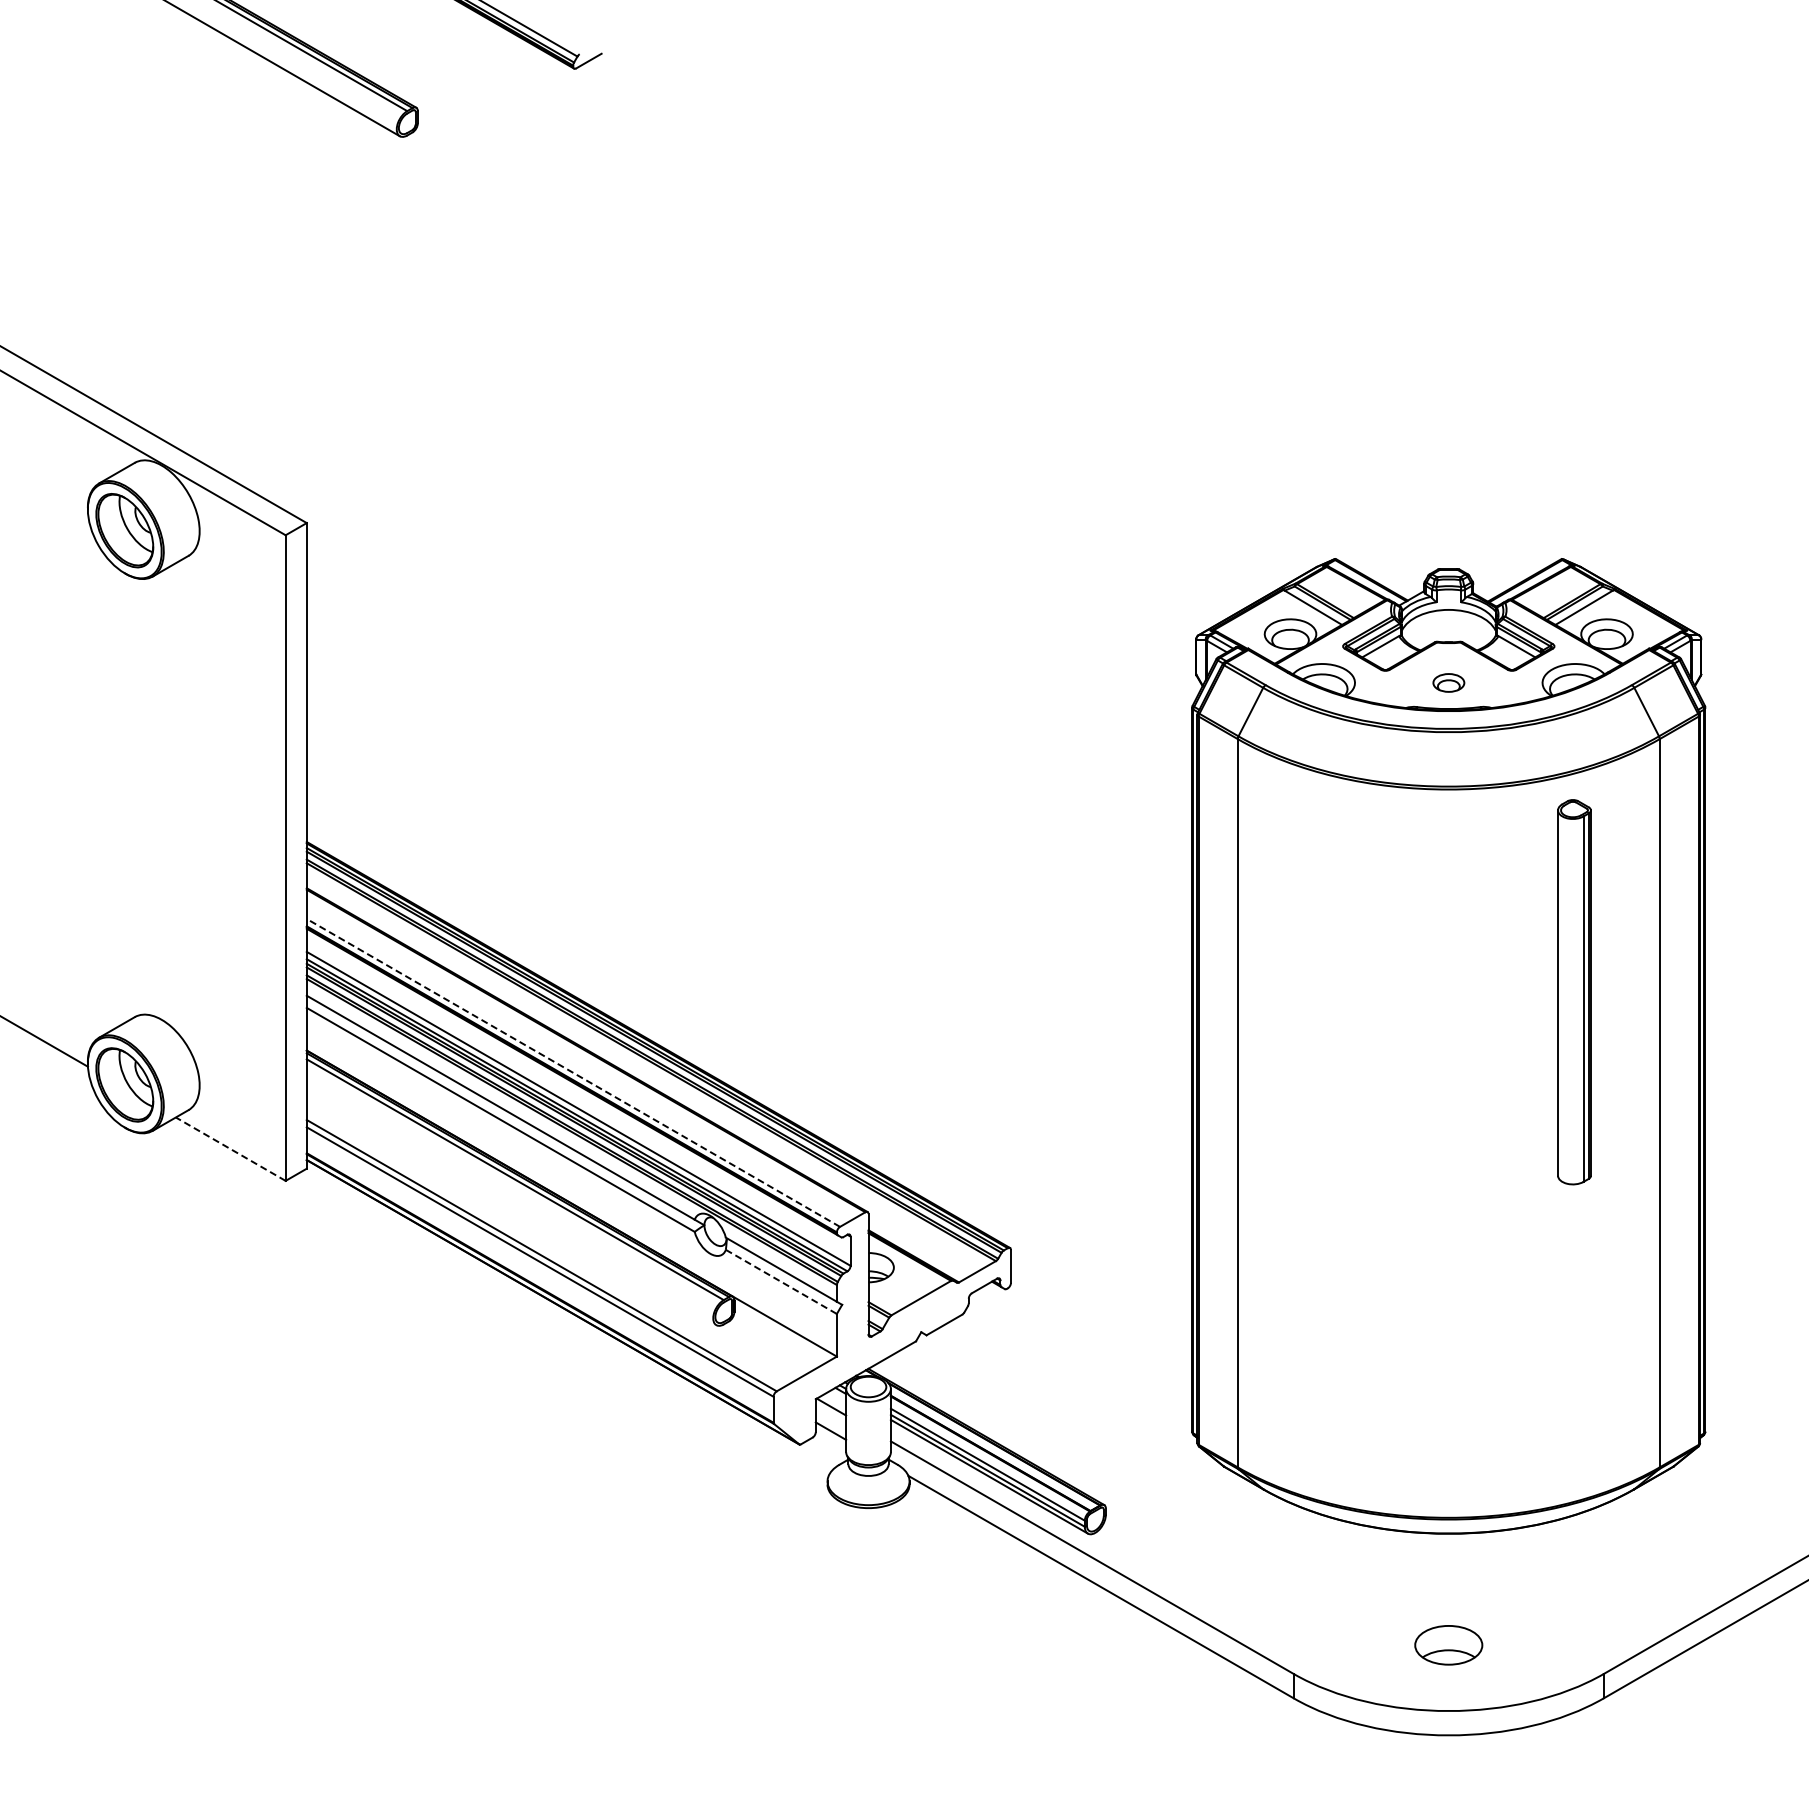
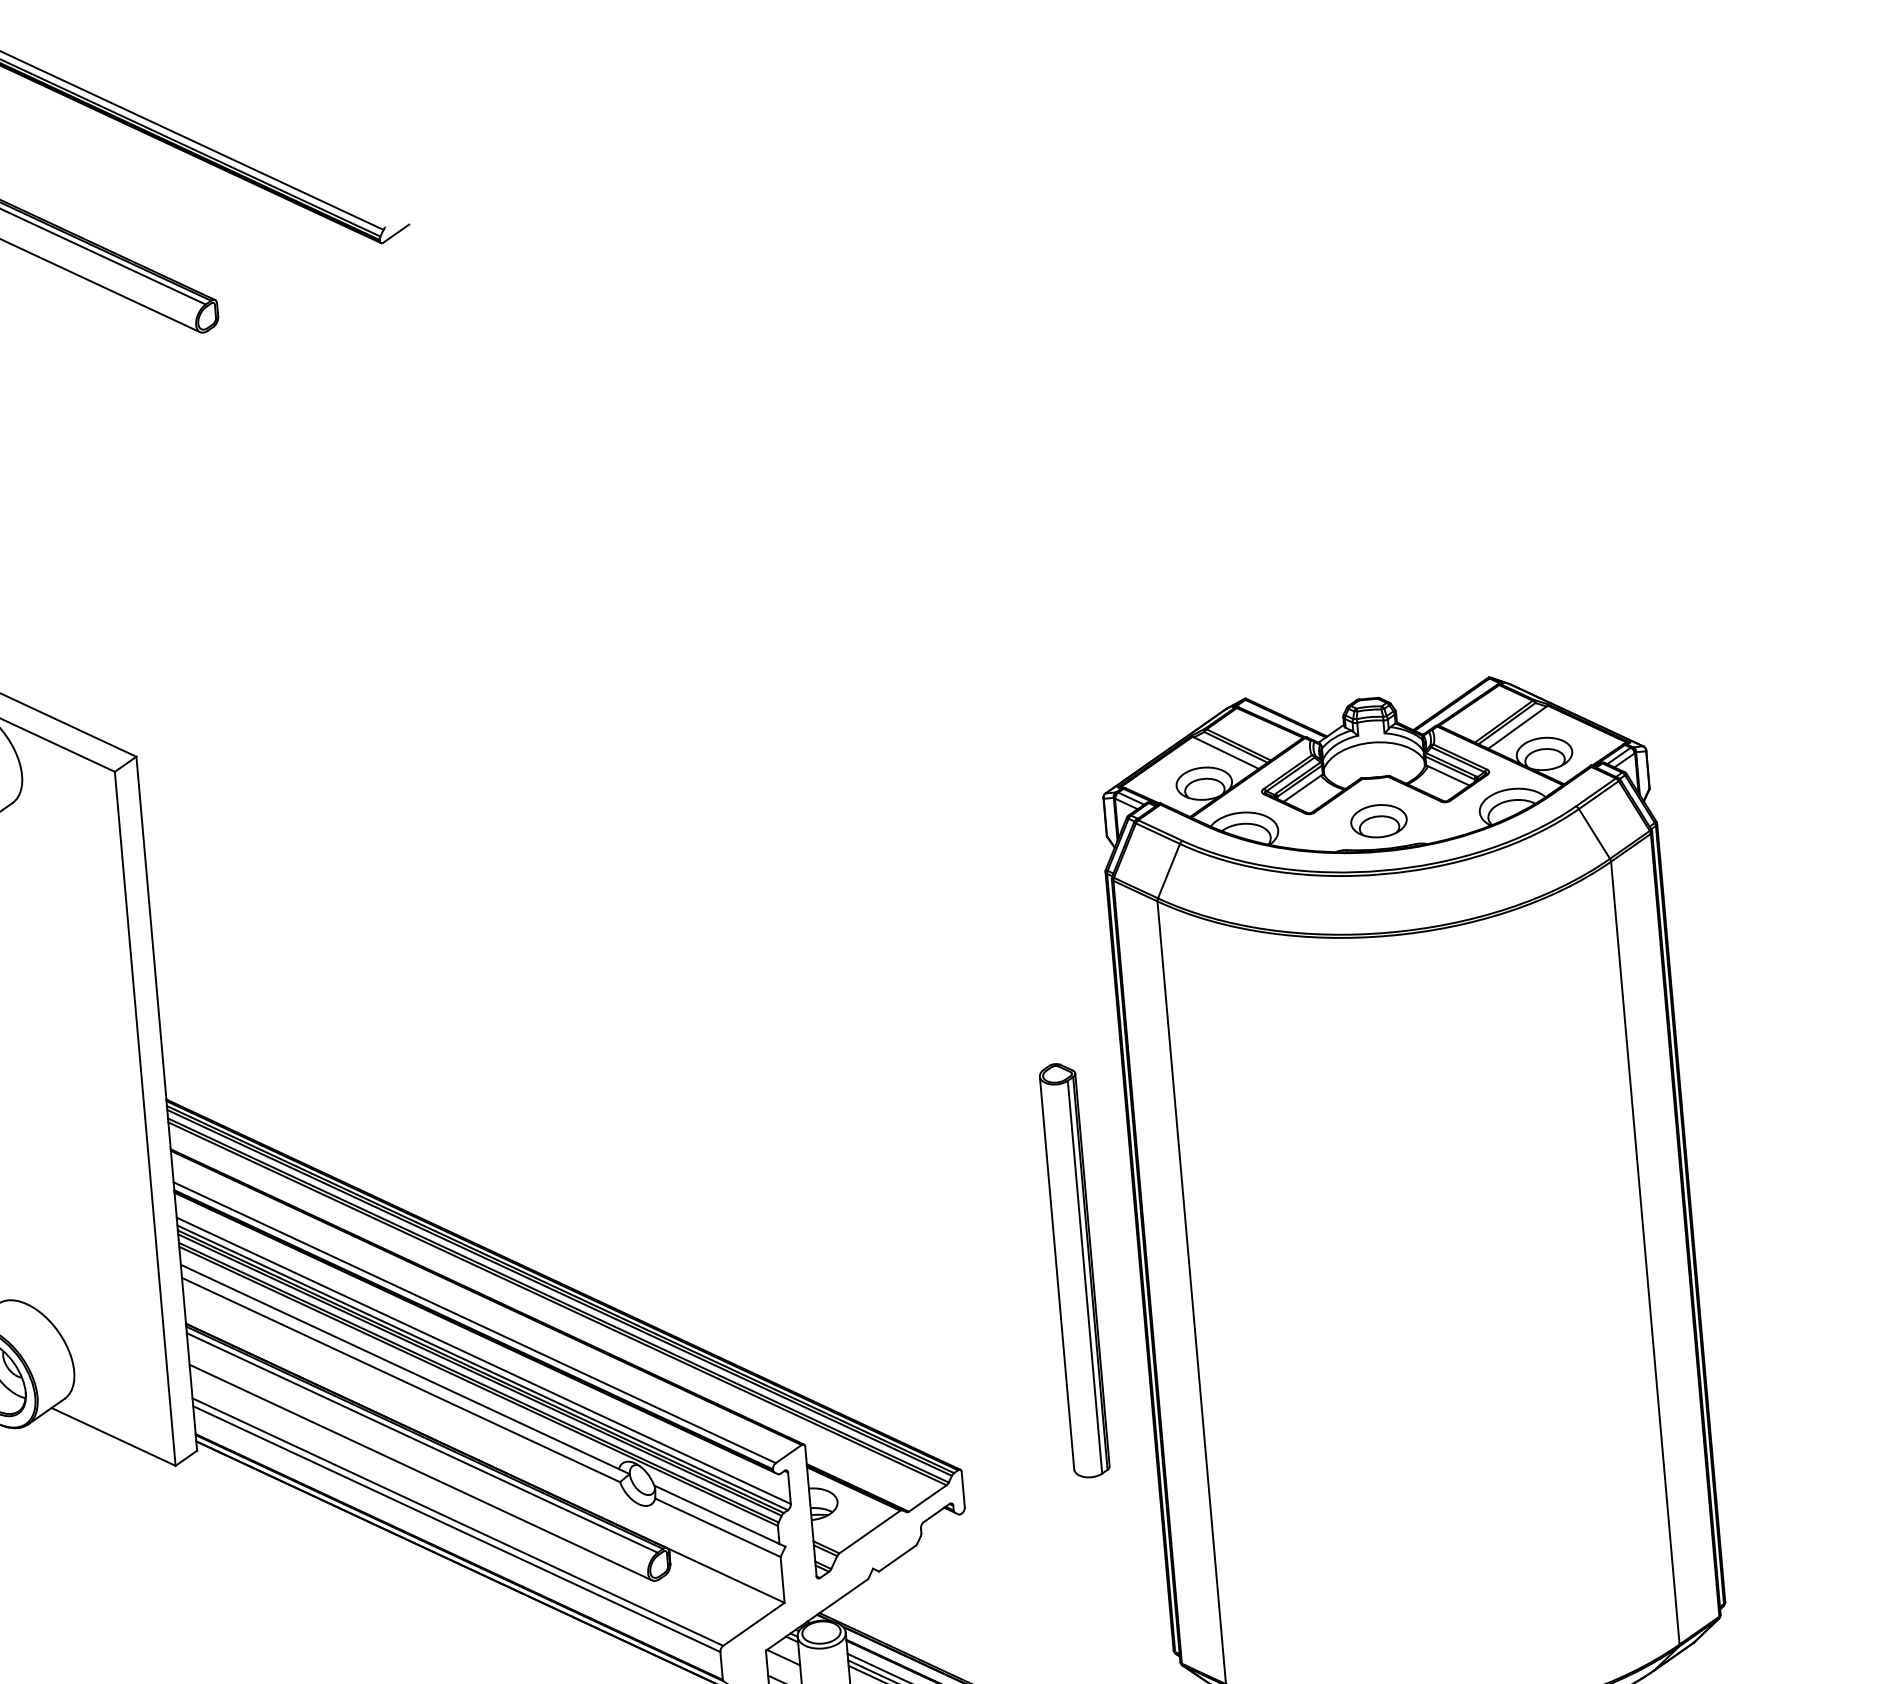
part: (1448, 682) -> (1378, 820), size x1.67
part: (1574, 992) -> (1074, 1270), moved
line: (573, 1072) -> (474, 1322), dashed -> solid
line: (230, 1148) -> (113, 1436), dashed -> solid
line: (511, 1206) -> (420, 1472), added
line: (781, 1282) -> (718, 1528), dashed -> solid

